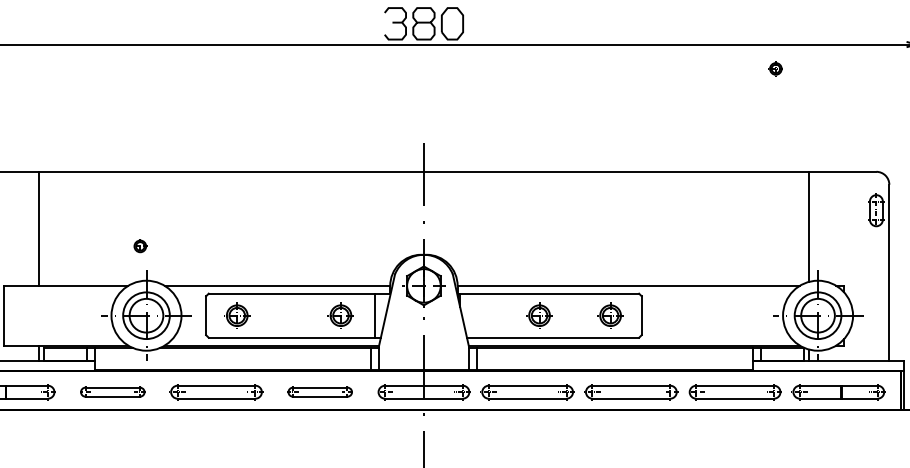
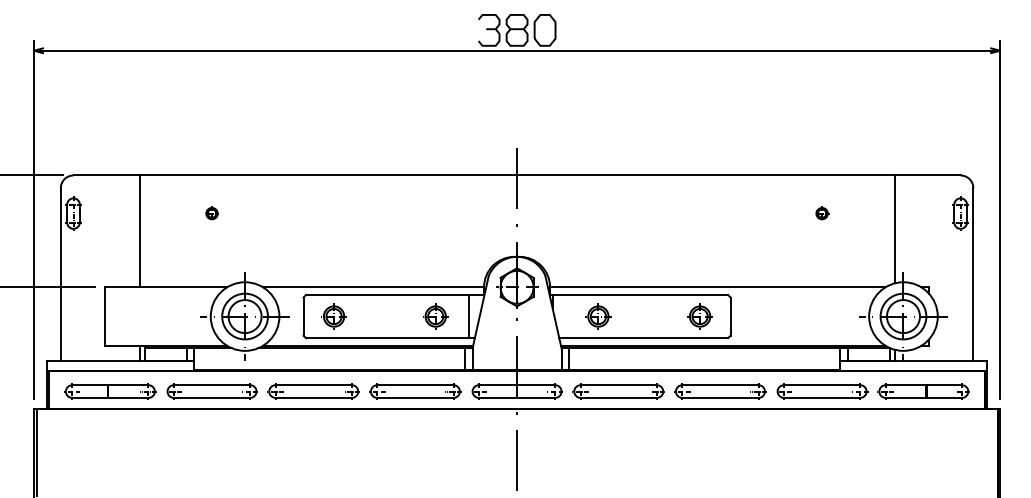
part: (776, 68) -> (822, 213), moved
part: (139, 246) -> (211, 213), moved
part: (539, 315) -> (598, 316), moved
part: (112, 392) -> (211, 391), size x1.43
part: (320, 392) -> (415, 391), size x1.43

